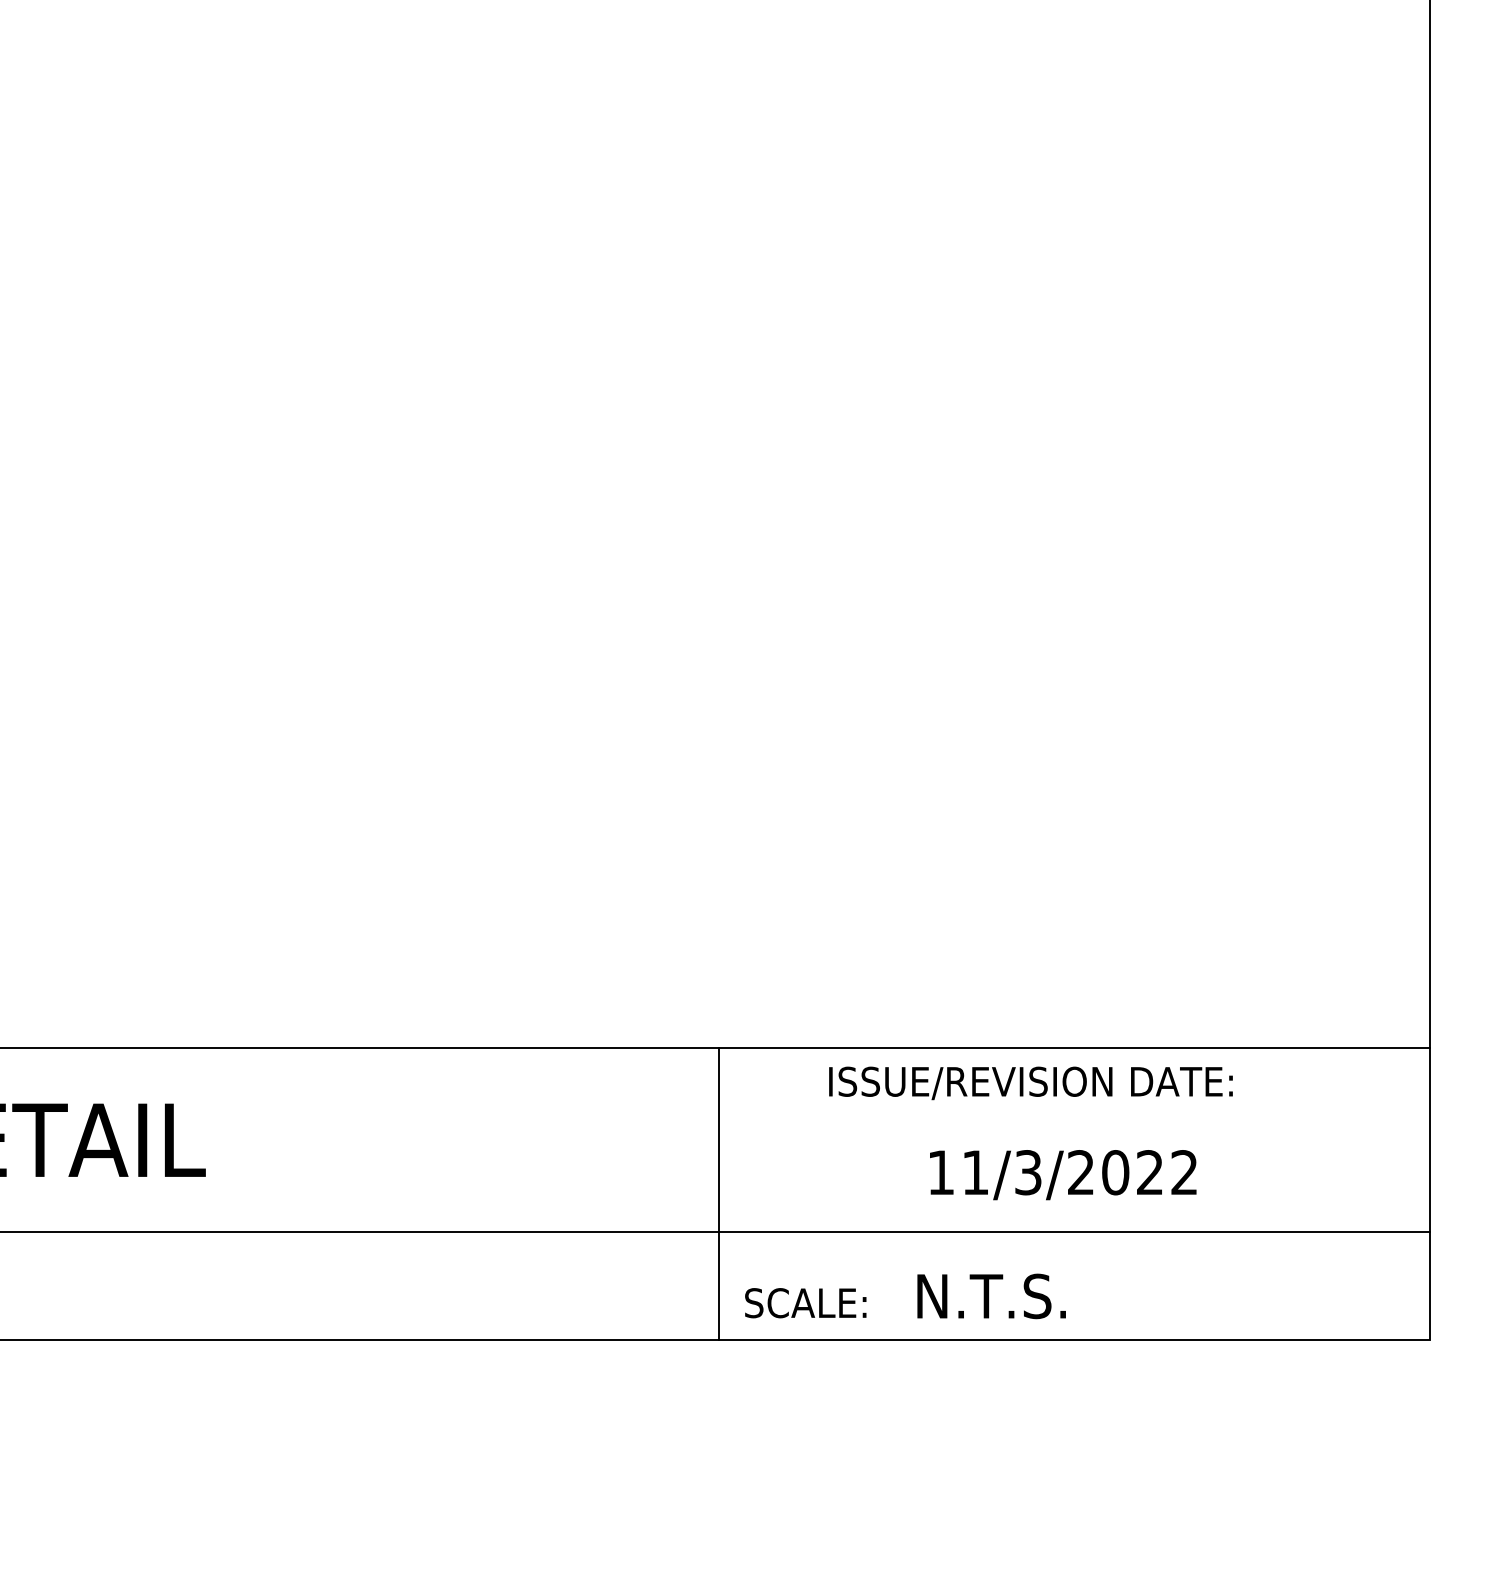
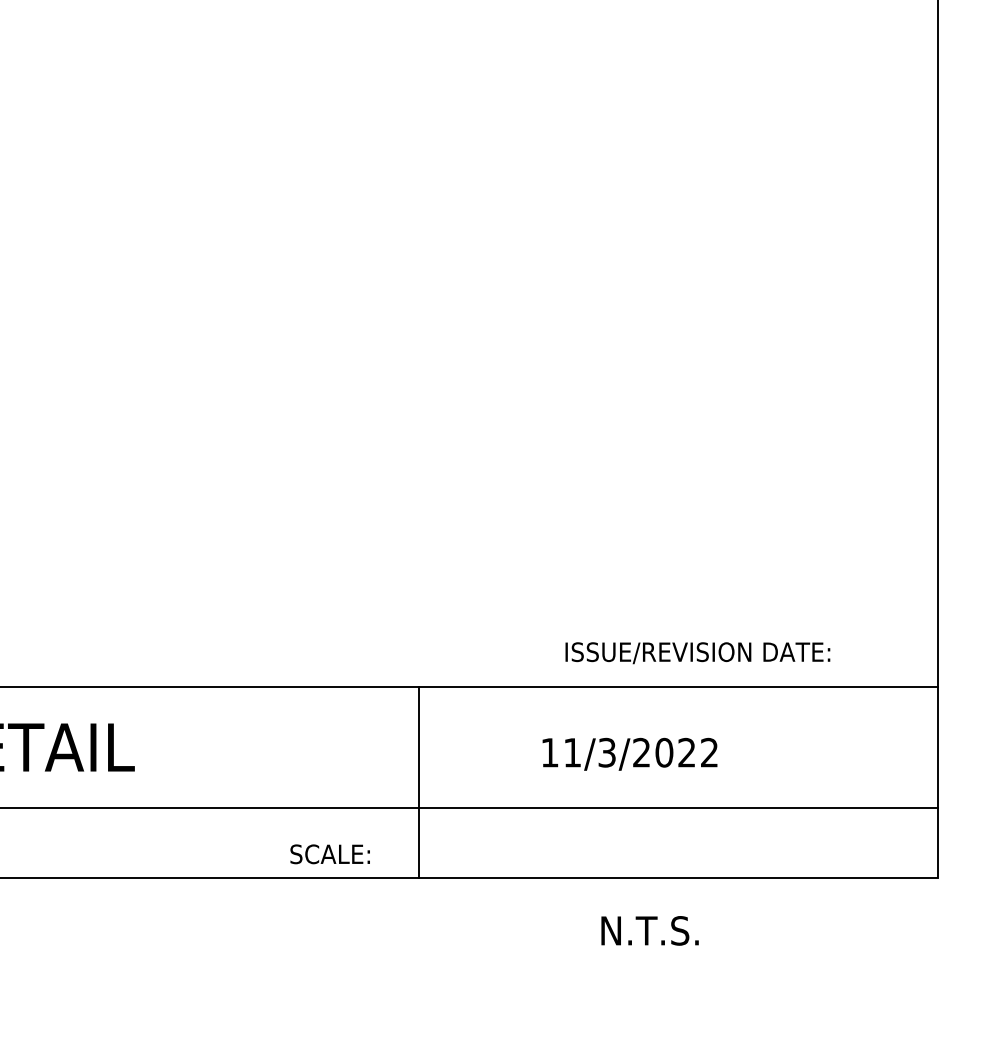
text: (1030, 1083) -> (697, 653), moved
text: (1062, 1173) -> (629, 753), moved
line: (719, 1193) -> (419, 782), moved
text: (990, 1295) -> (649, 930), moved
text: (804, 1303) -> (329, 854), moved

